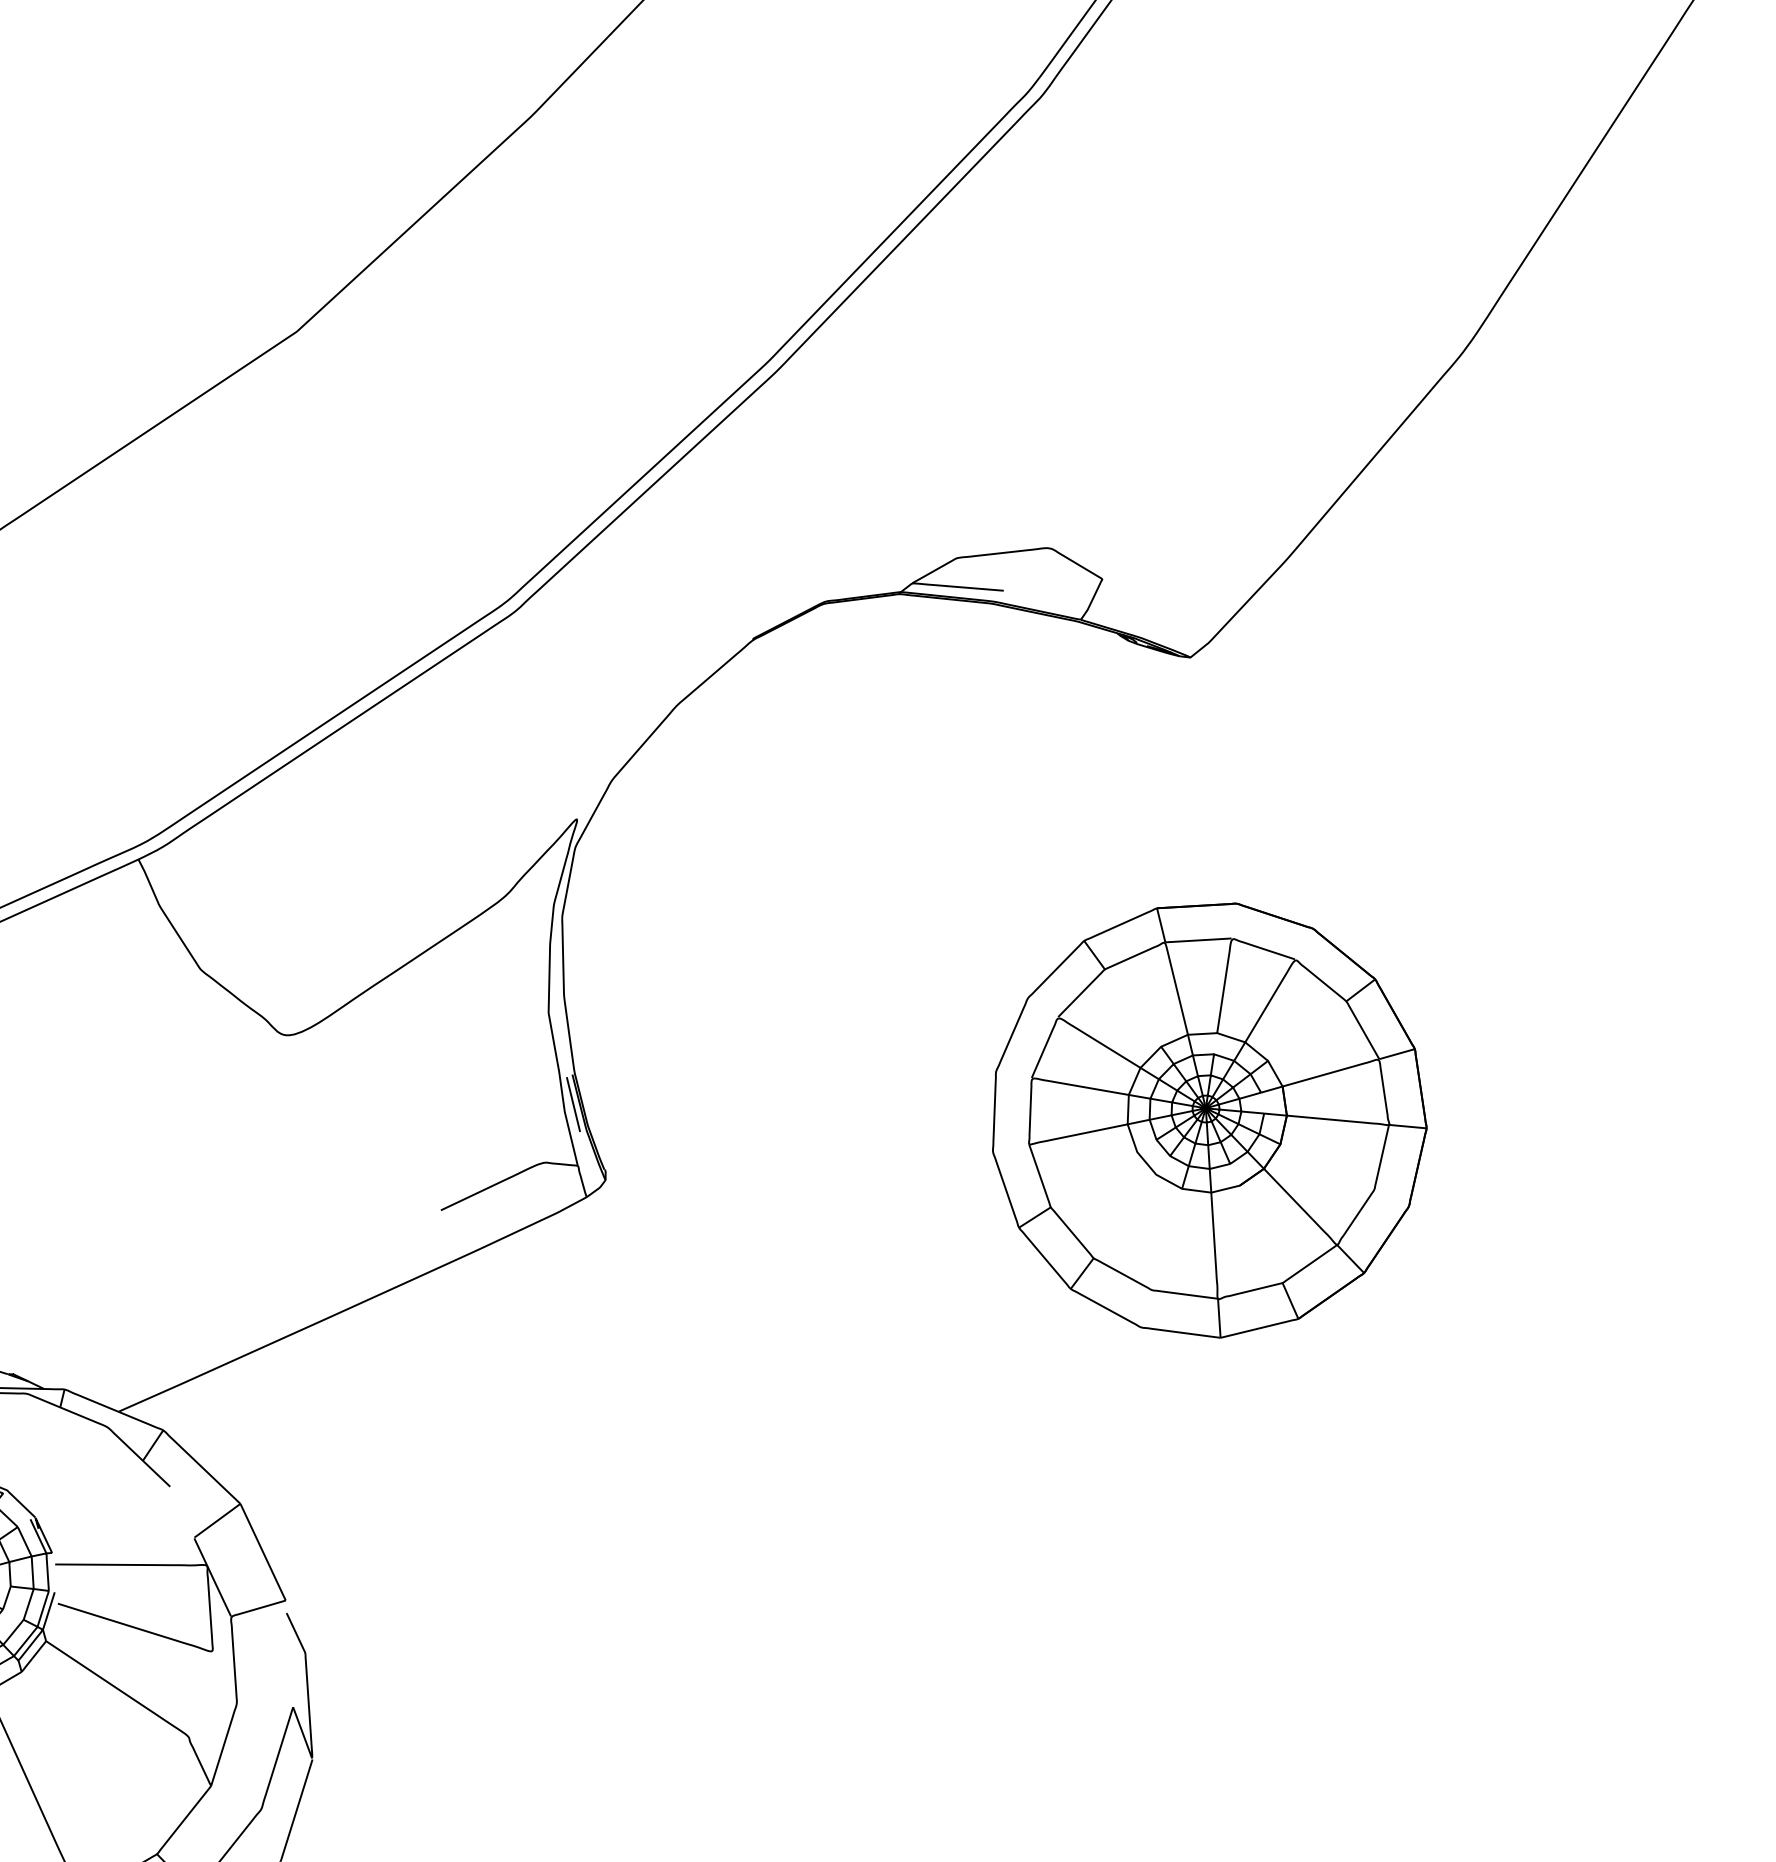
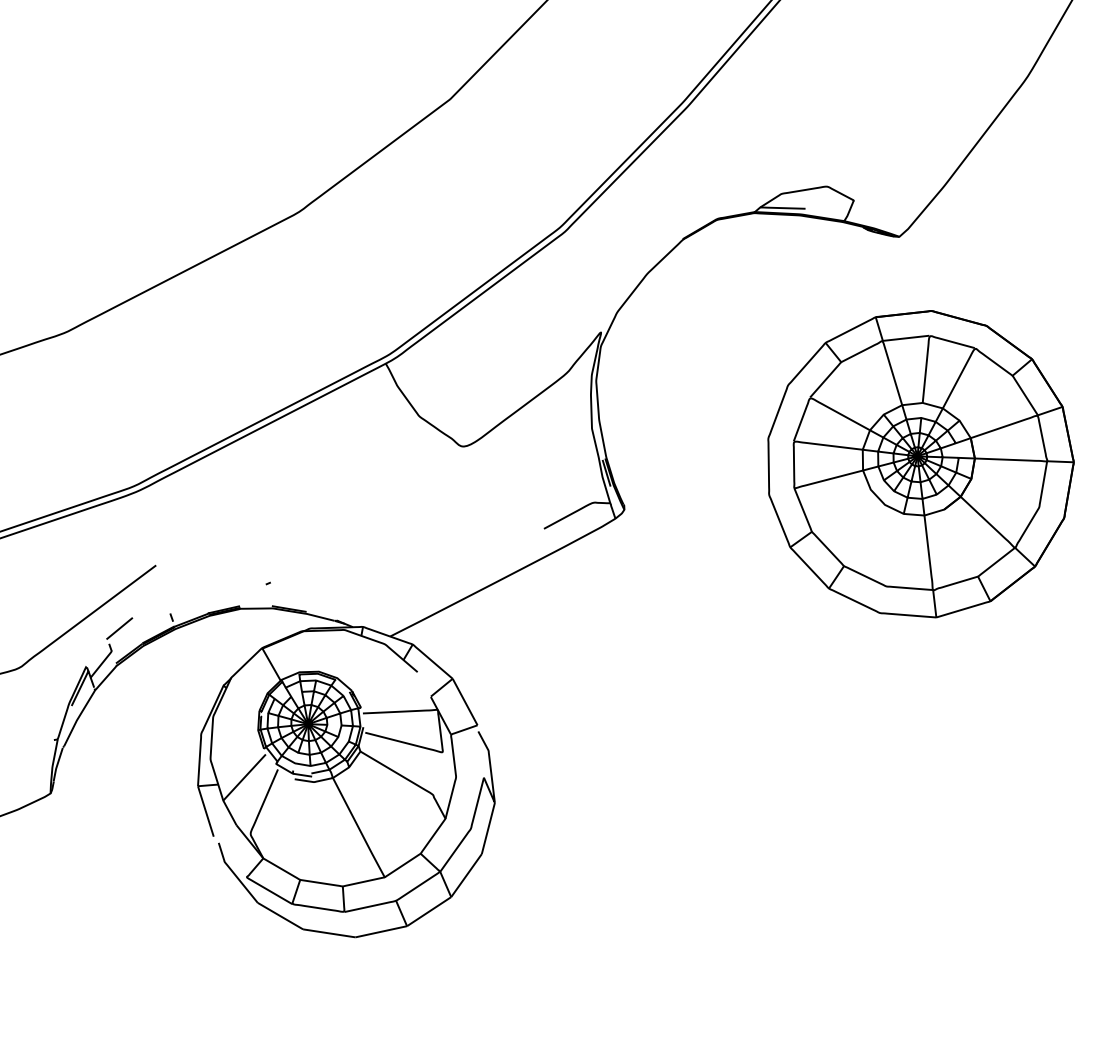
part: (1209, 1120) -> (920, 464), size x1.43

